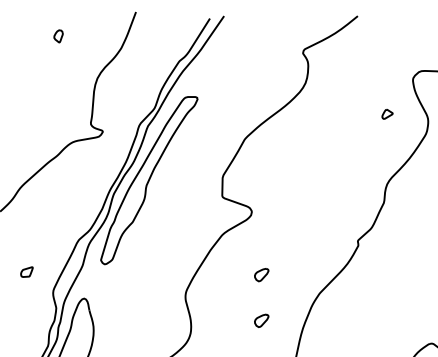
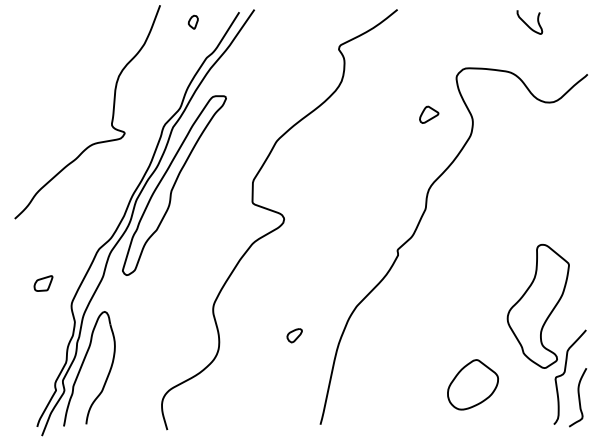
part: (57, 35) -> (192, 21), moved
part: (387, 114) -> (429, 114), size x1.67
part: (26, 272) -> (43, 283), size x1.43
part: (261, 274) -> (294, 286), removed

